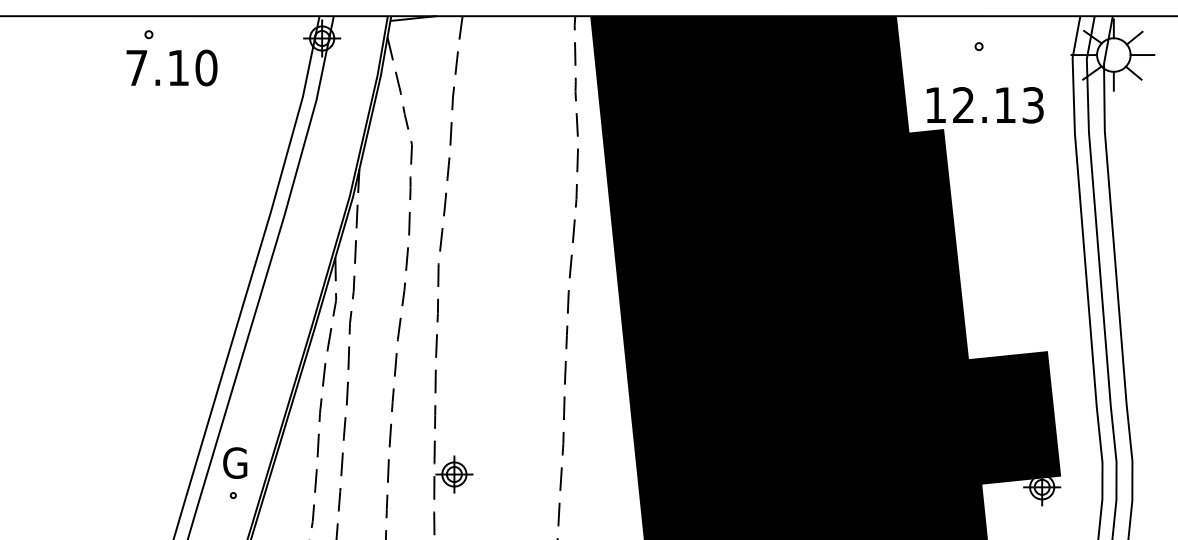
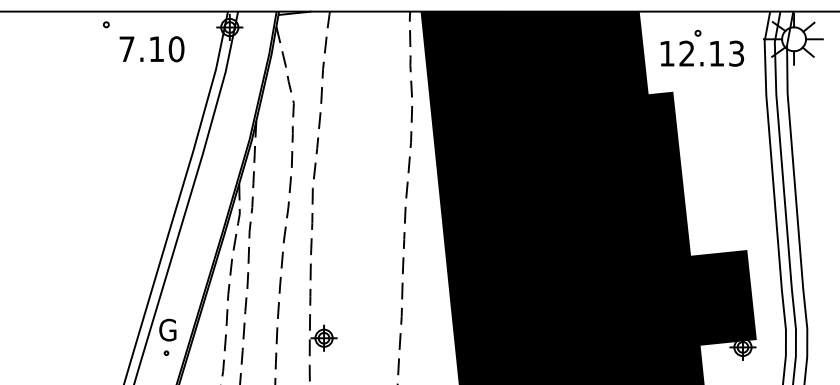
text: (171, 67) -> (151, 48), moved
text: (984, 105) -> (701, 53), moved

